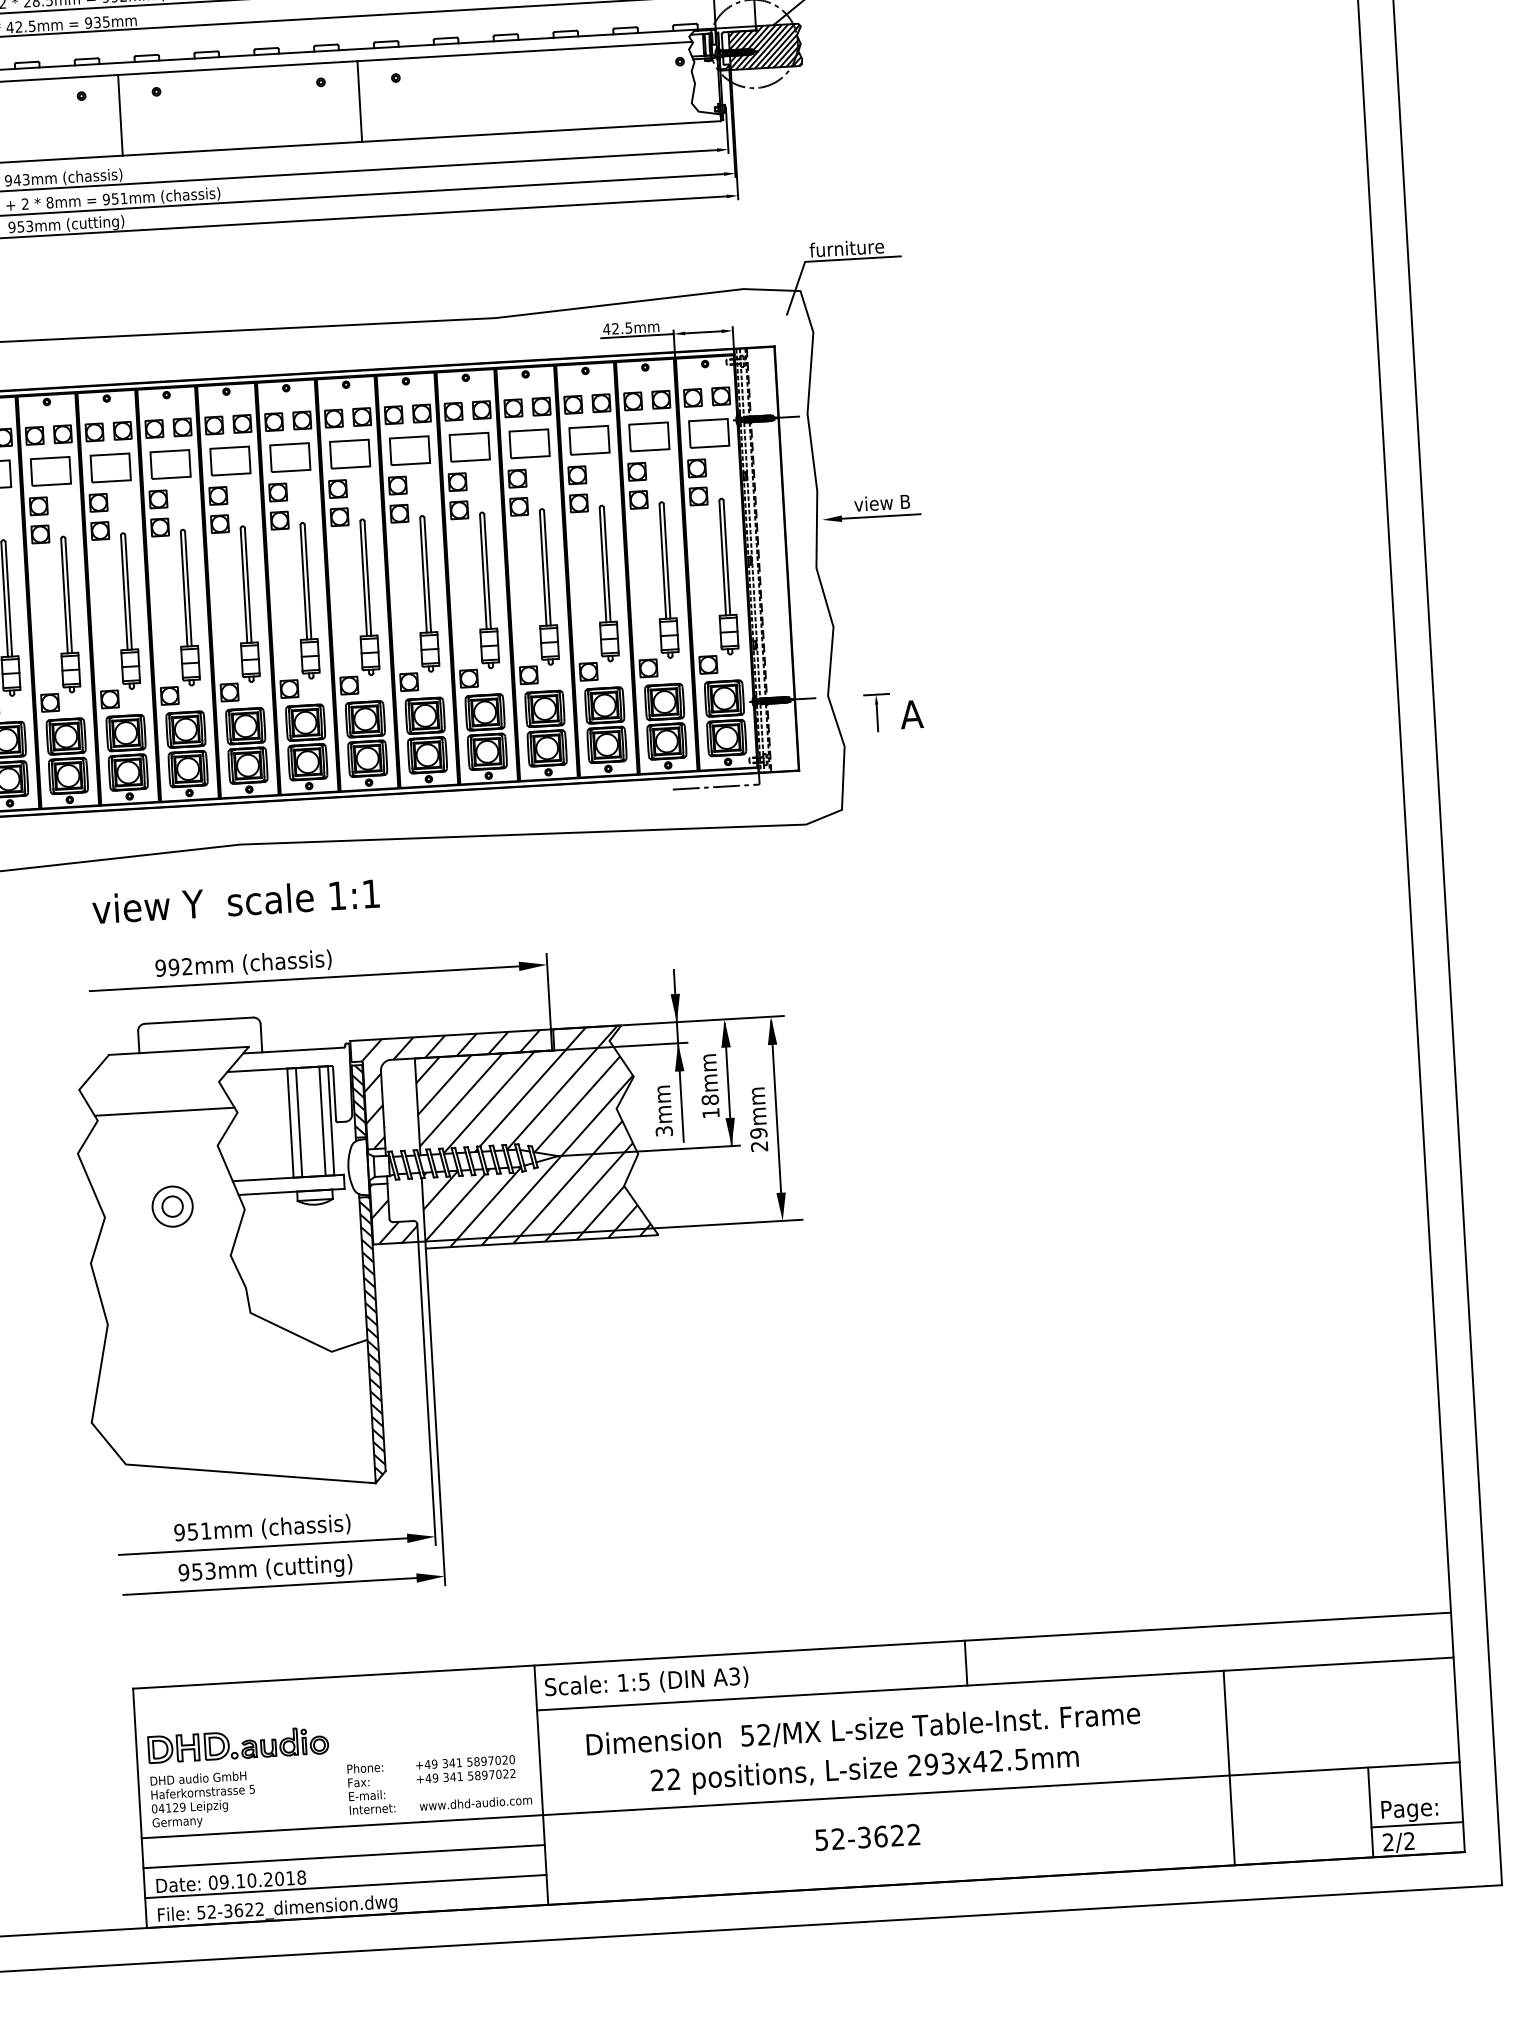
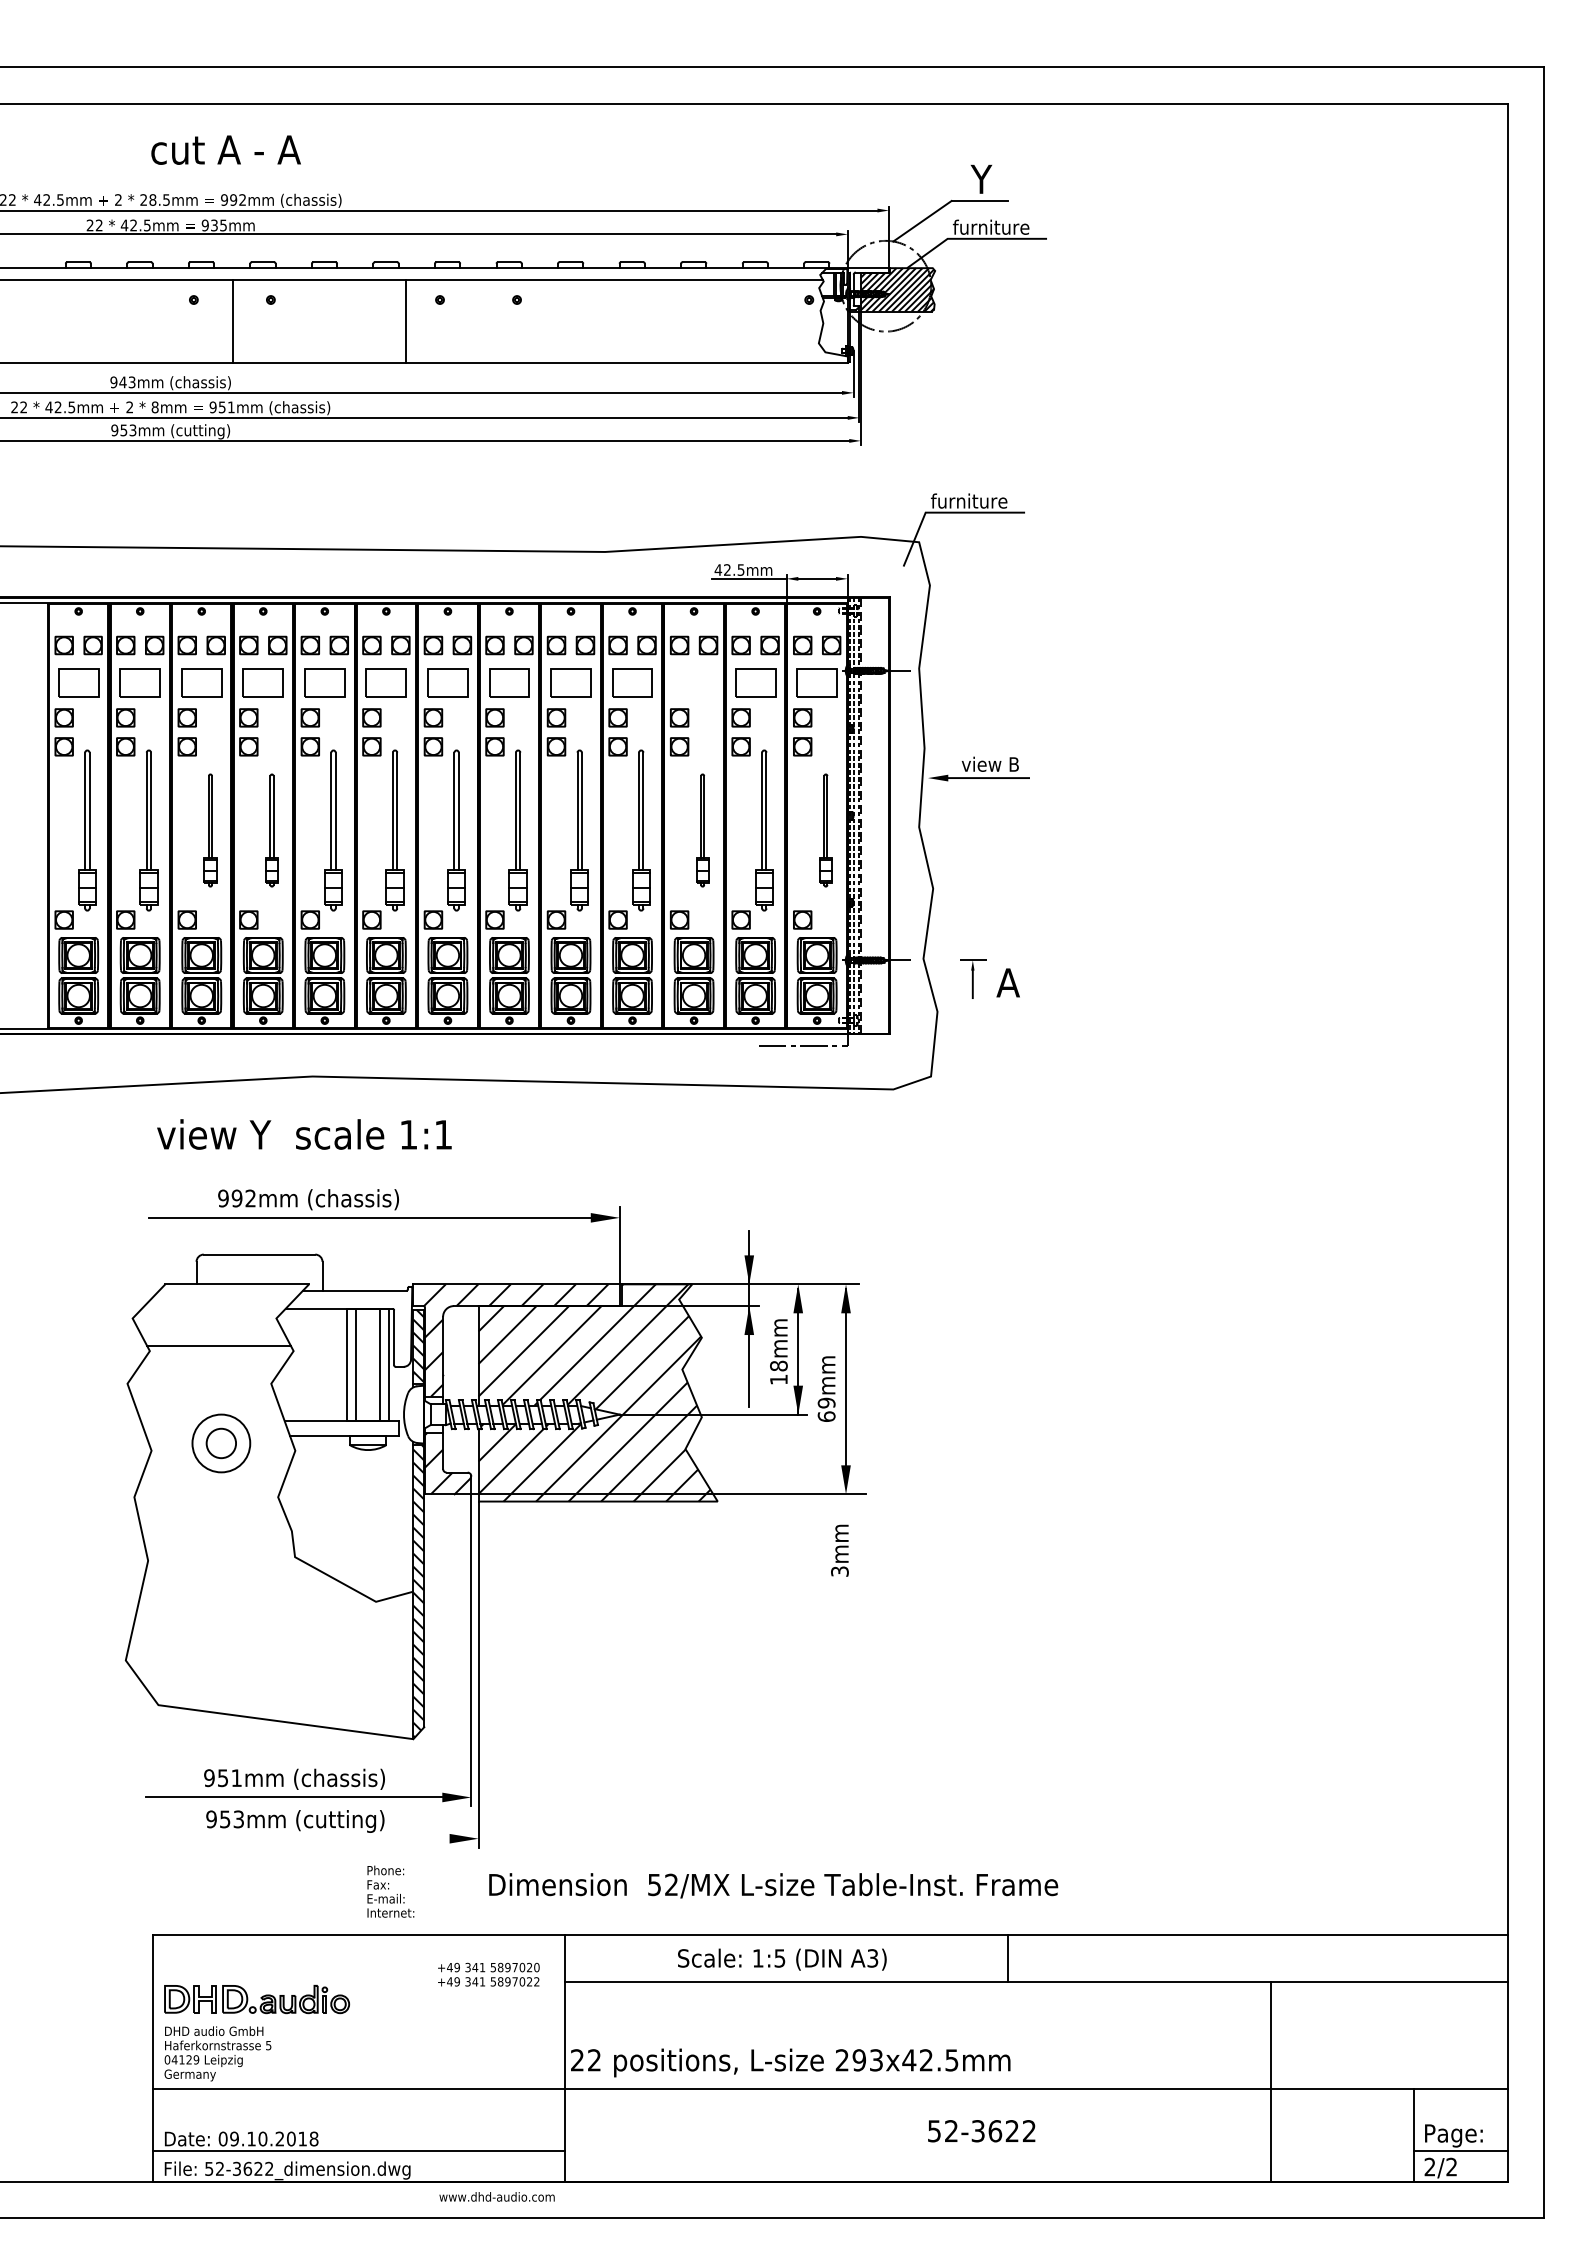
line: (359, 101) -> (405, 321), moved
part: (588, 440) -> (693, 682), removed
part: (725, 576) -> (825, 830), size x0.7
part: (605, 583) -> (702, 830), size x0.7
part: (186, 607) -> (271, 830), size x0.7
part: (127, 611) -> (210, 830), size x0.7
text: (662, 1110) -> (839, 1550), moved
text: (759, 1146) -> (826, 1416), 29mm -> 69mm
part: (172, 1206) -> (221, 1443), size x1.4
line: (269, 1586) -> (298, 1838), removed
text: (646, 1682) -> (782, 1959), moved
text: (863, 1729) -> (773, 1885), moved
text: (465, 1769) -> (488, 1974), moved
text: (864, 1770) -> (790, 2062), moved
text: (371, 1788) -> (390, 1891), moved
text: (475, 1802) -> (496, 2196), moved
text: (867, 1837) -> (981, 2131), moved
line: (343, 1856) -> (358, 2119), removed

